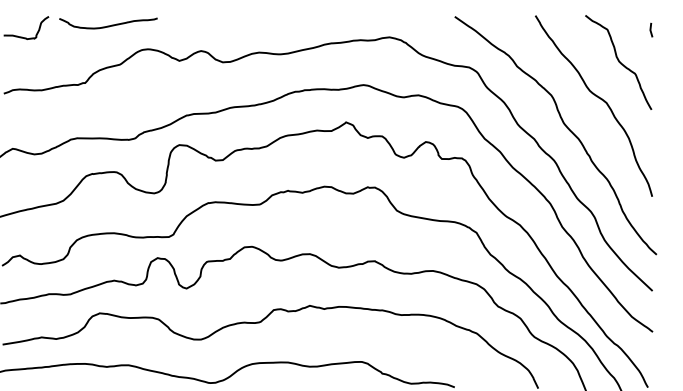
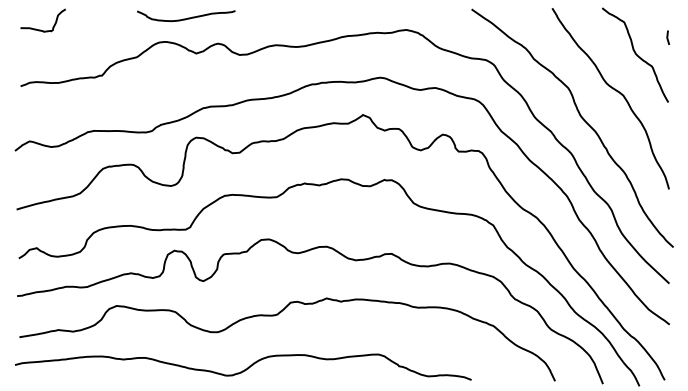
curve: (109, 24) -> (187, 17), moved
line: (651, 29) -> (668, 37), moved

